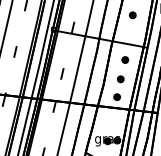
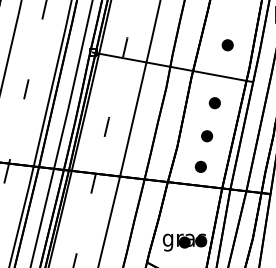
part: (132, 15) -> (227, 45), moved

